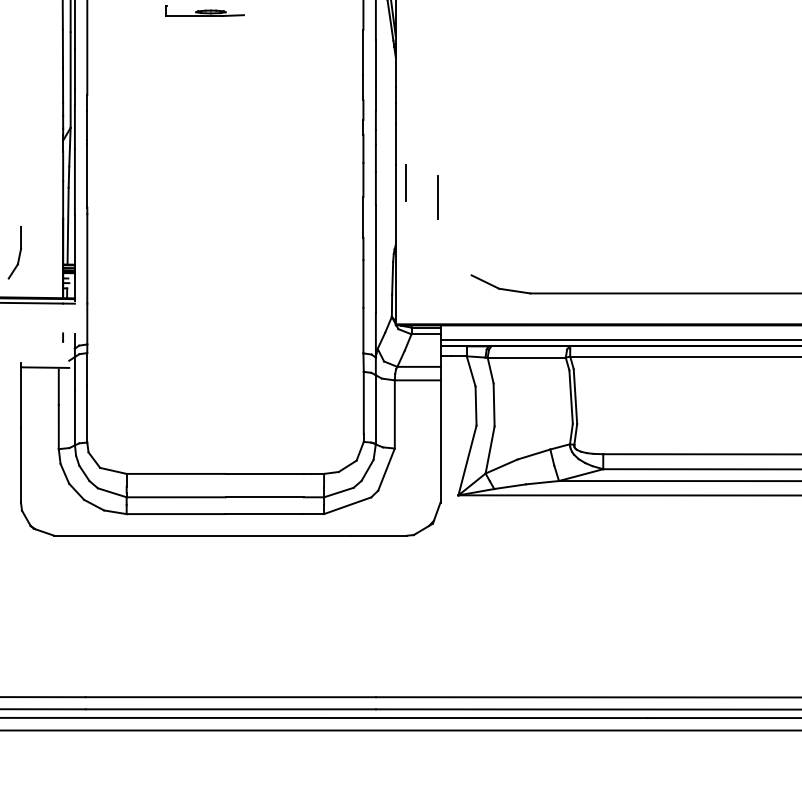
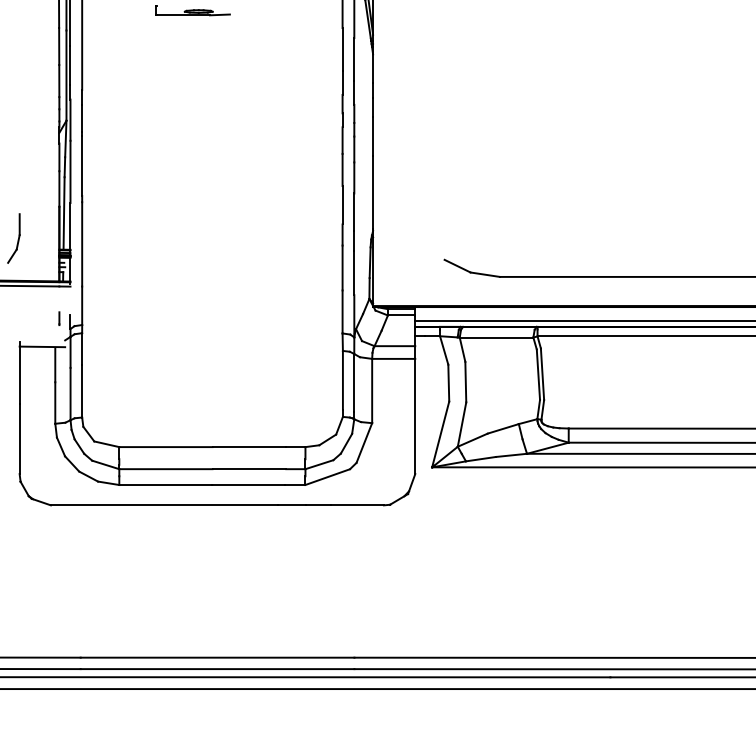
line: (405, 182) -> (382, 172), removed
line: (437, 197) -> (412, 186), removed
part: (62, 337) -> (58, 318), size x1.6

